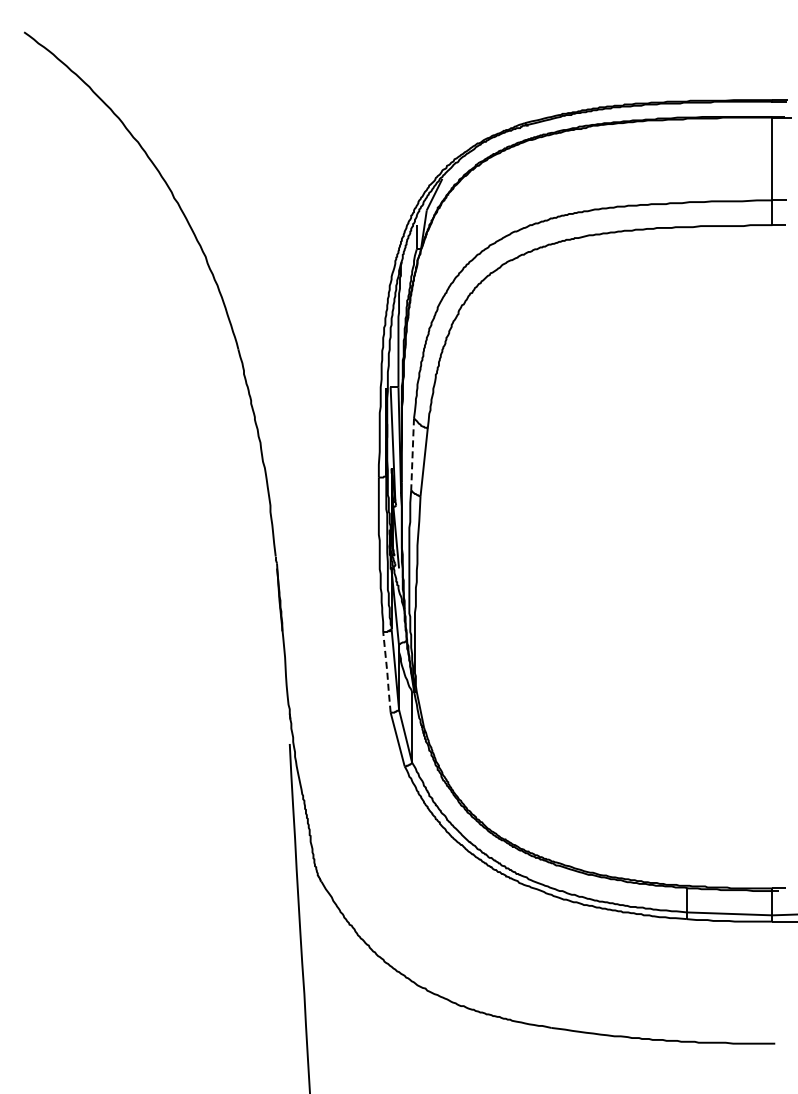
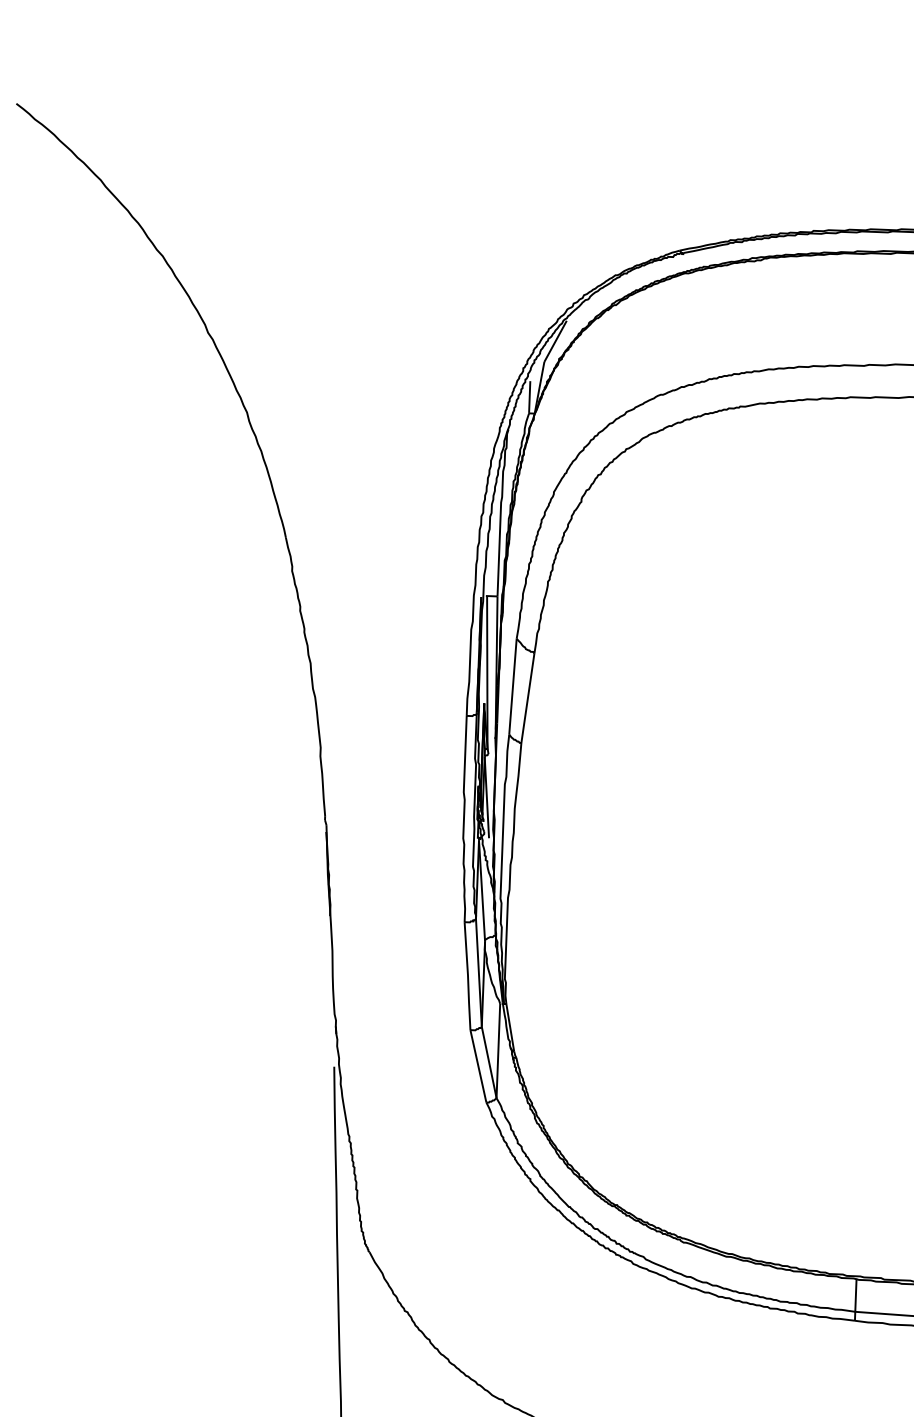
line: (412, 454) -> (512, 686), dashed -> solid
line: (387, 672) -> (468, 976), dashed -> solid

